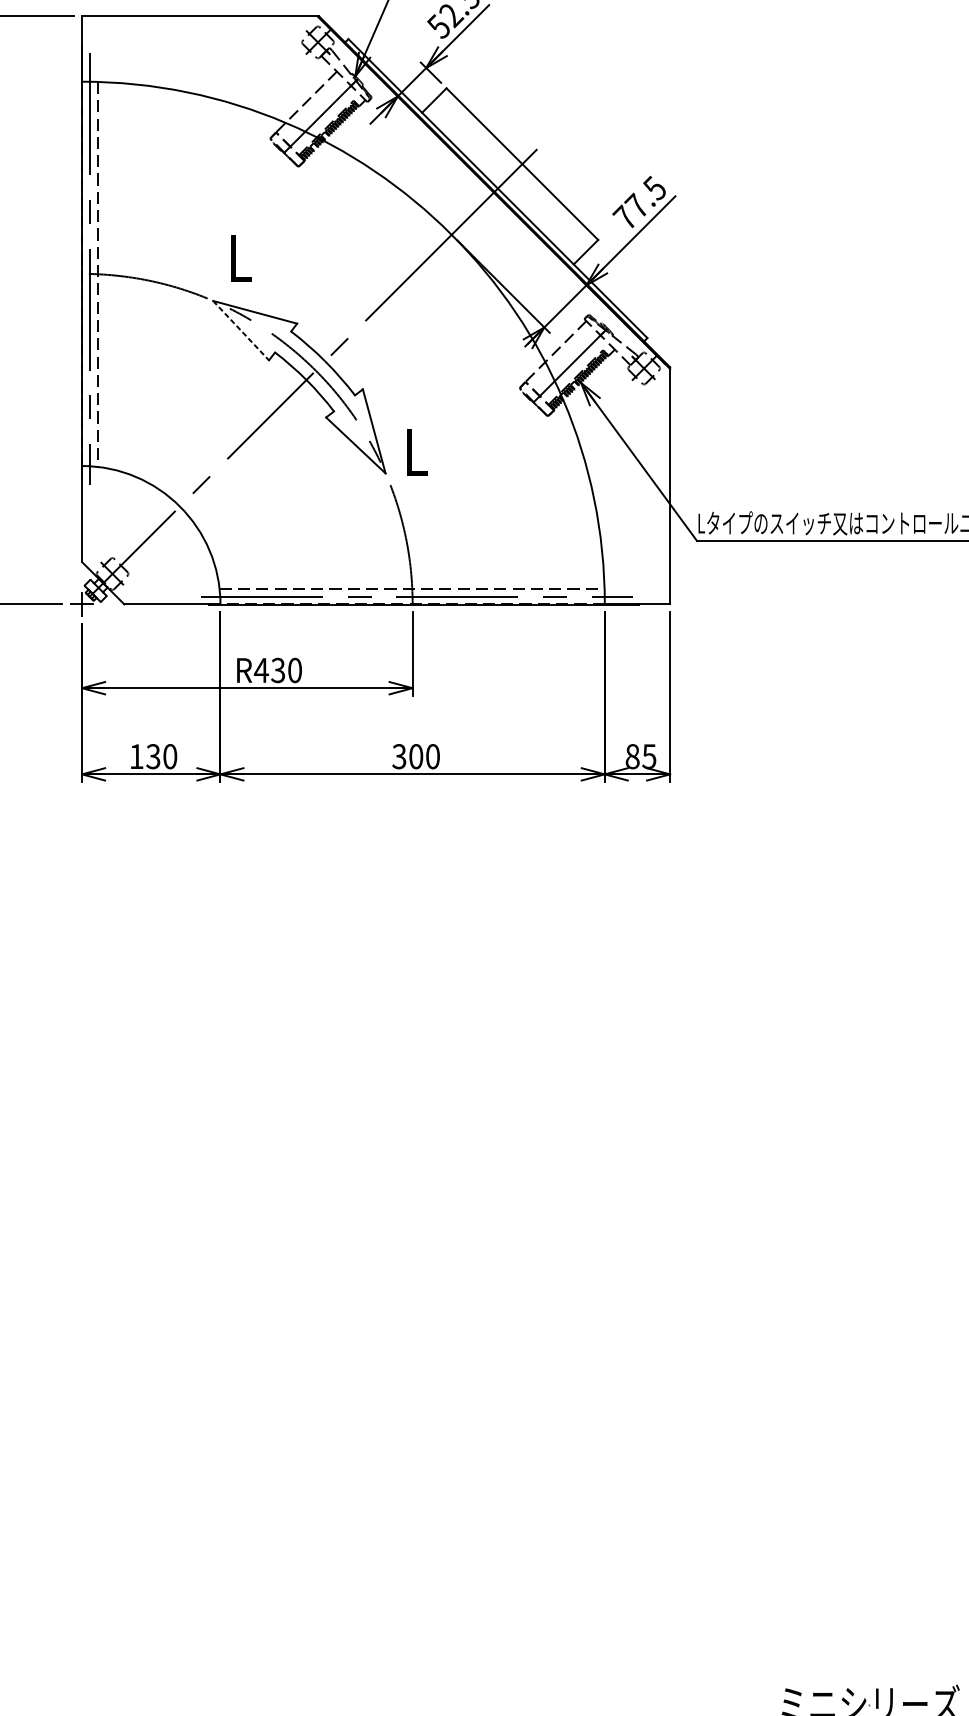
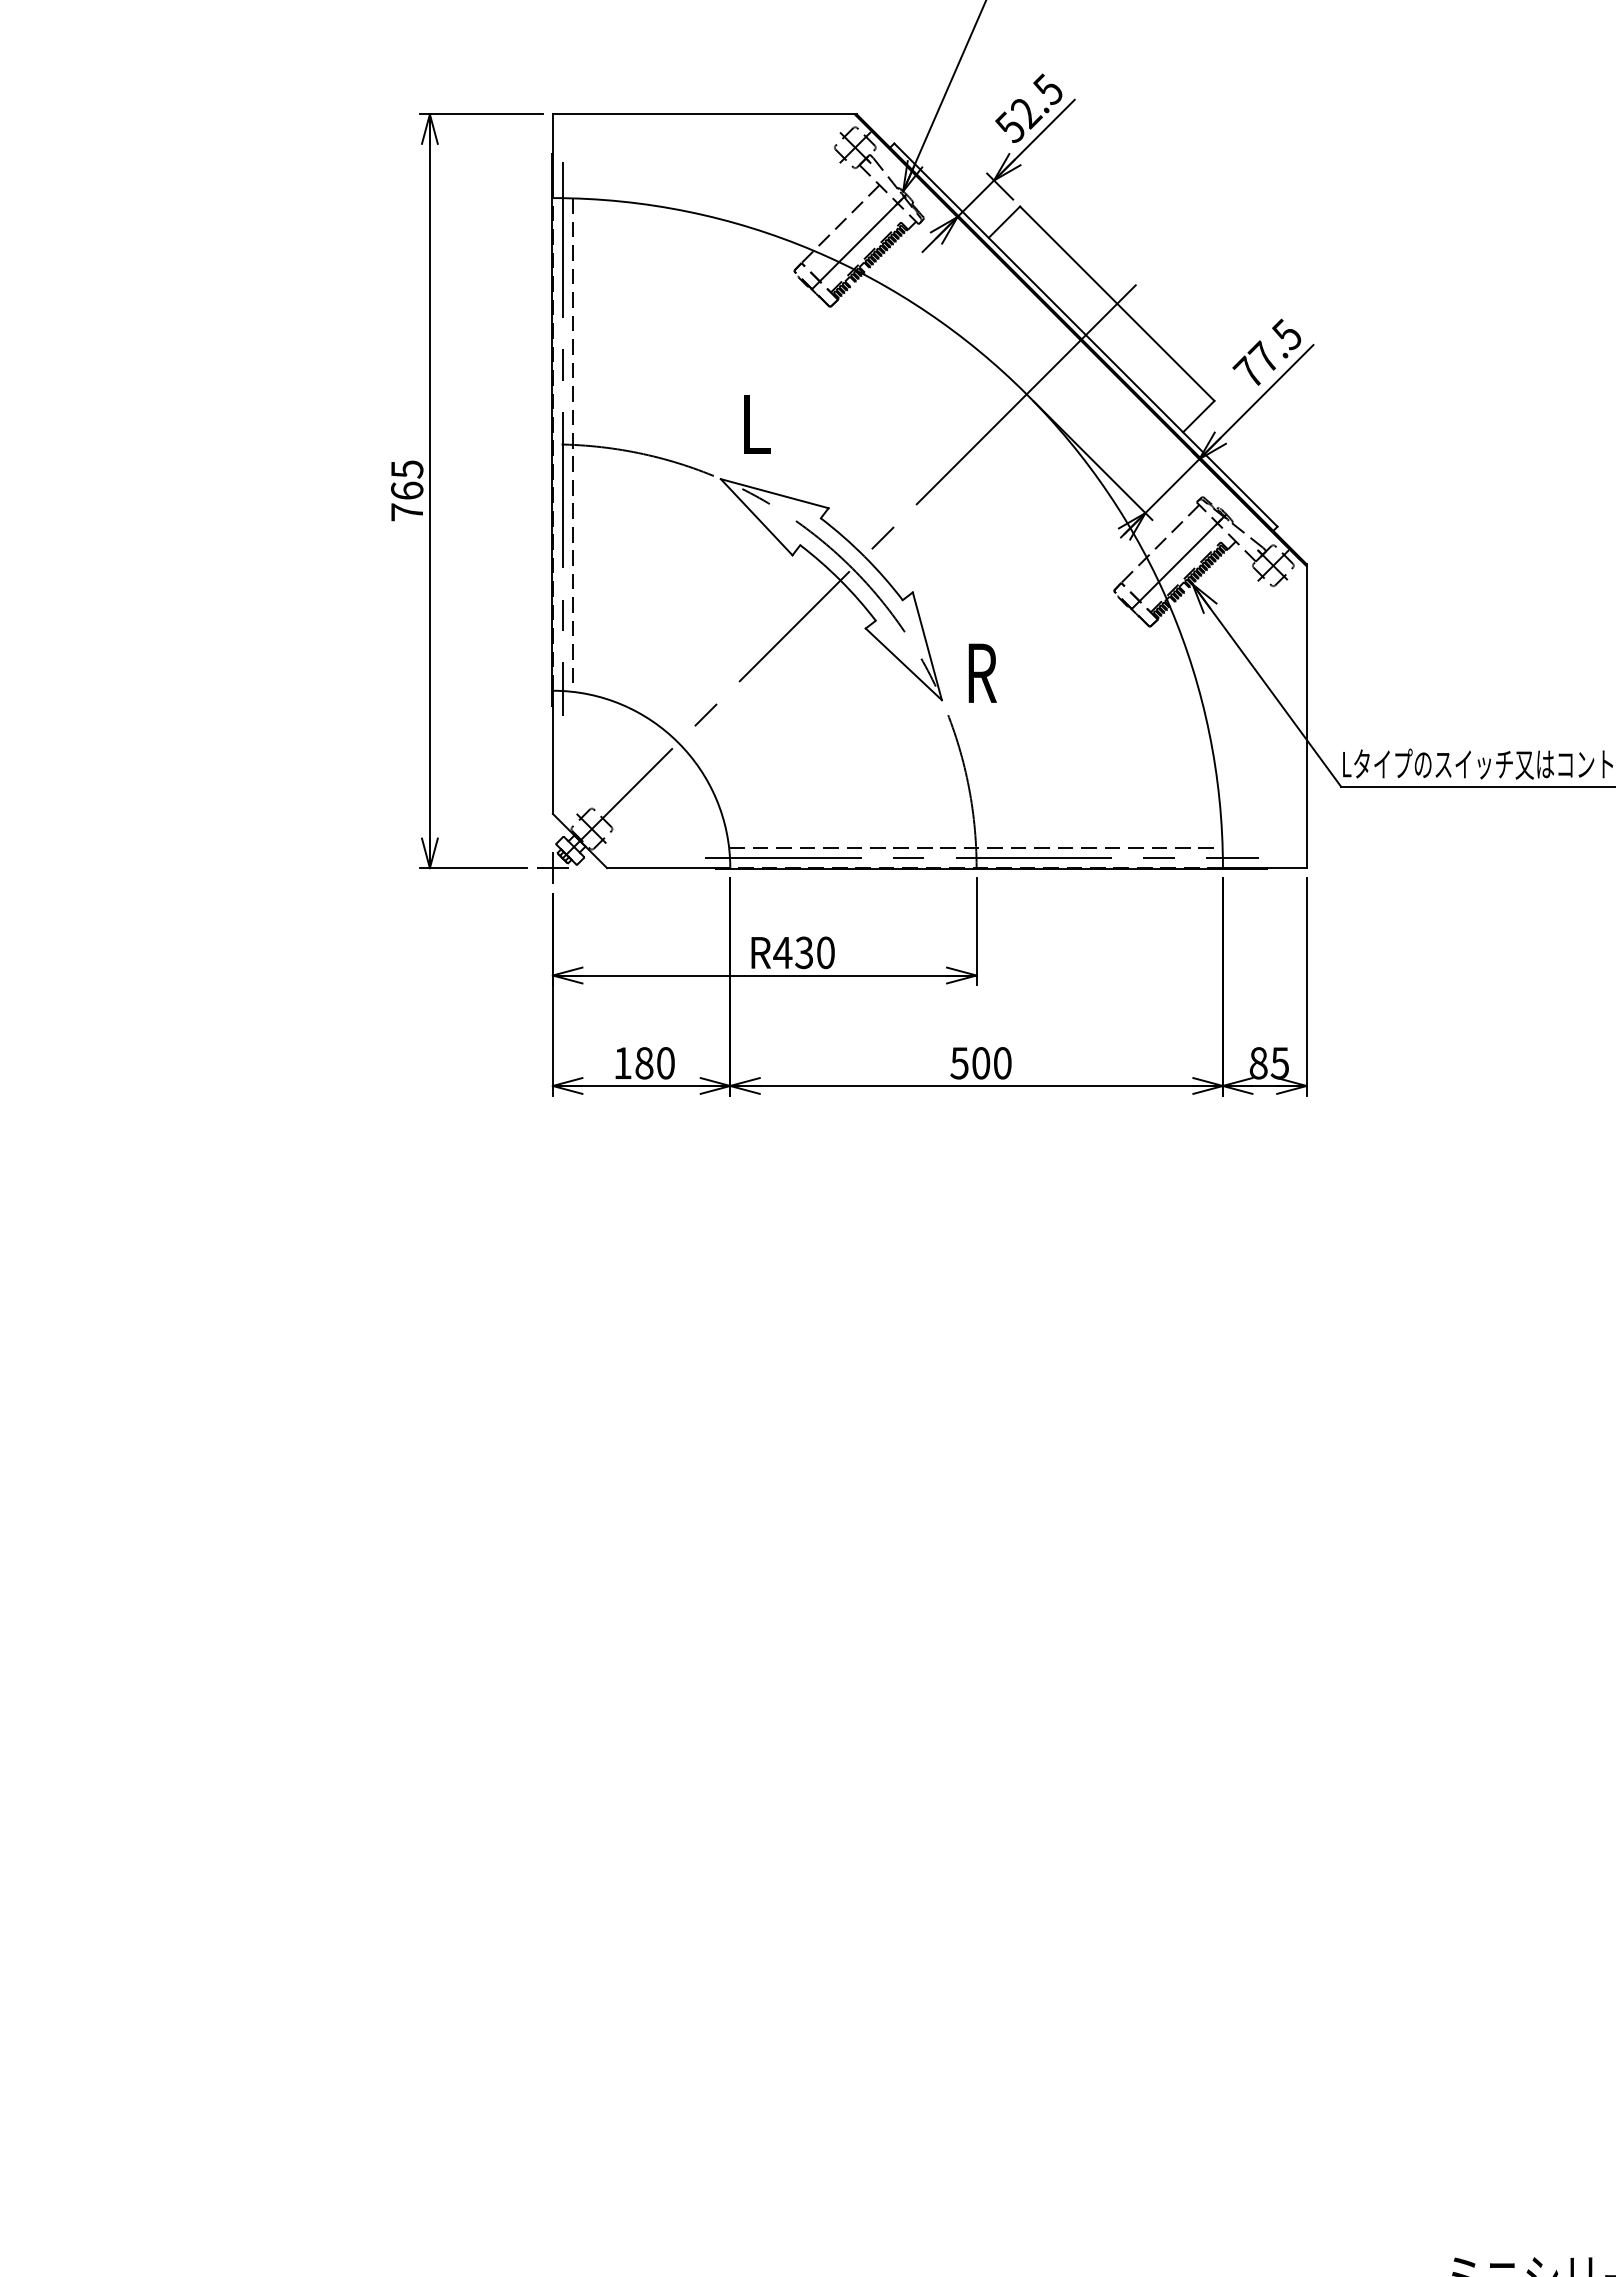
line: (241, 330) -> (757, 517), dashed -> solid
text: (417, 451) -> (982, 672), L -> R
text: (153, 756) -> (644, 1063), 130 -> 180
text: (399, 756) -> (959, 1062), 300 -> 500

